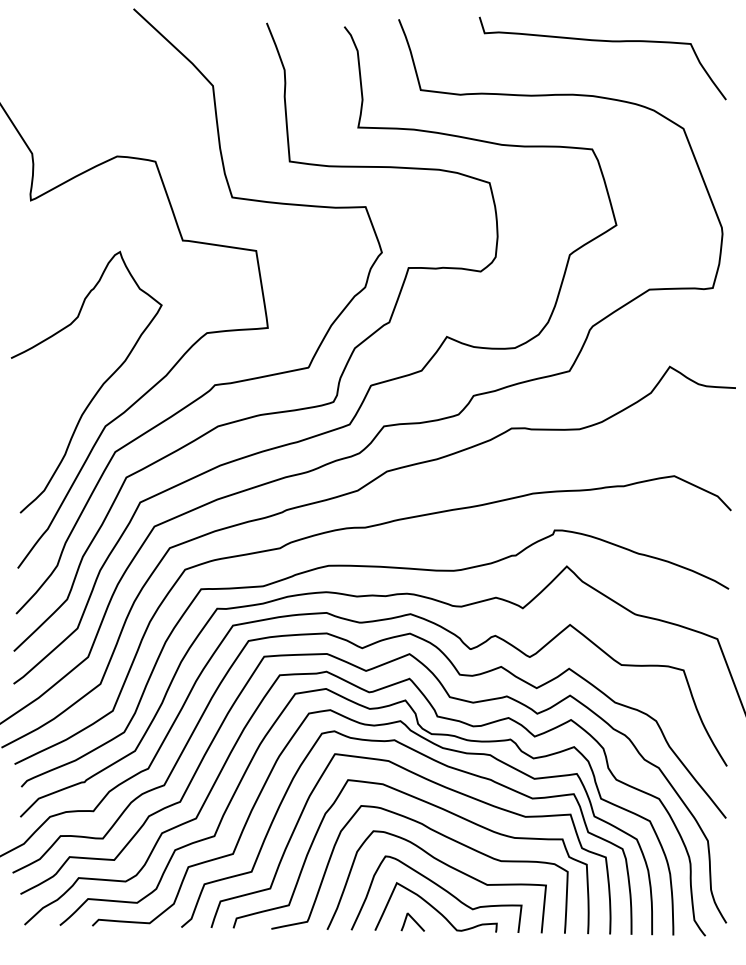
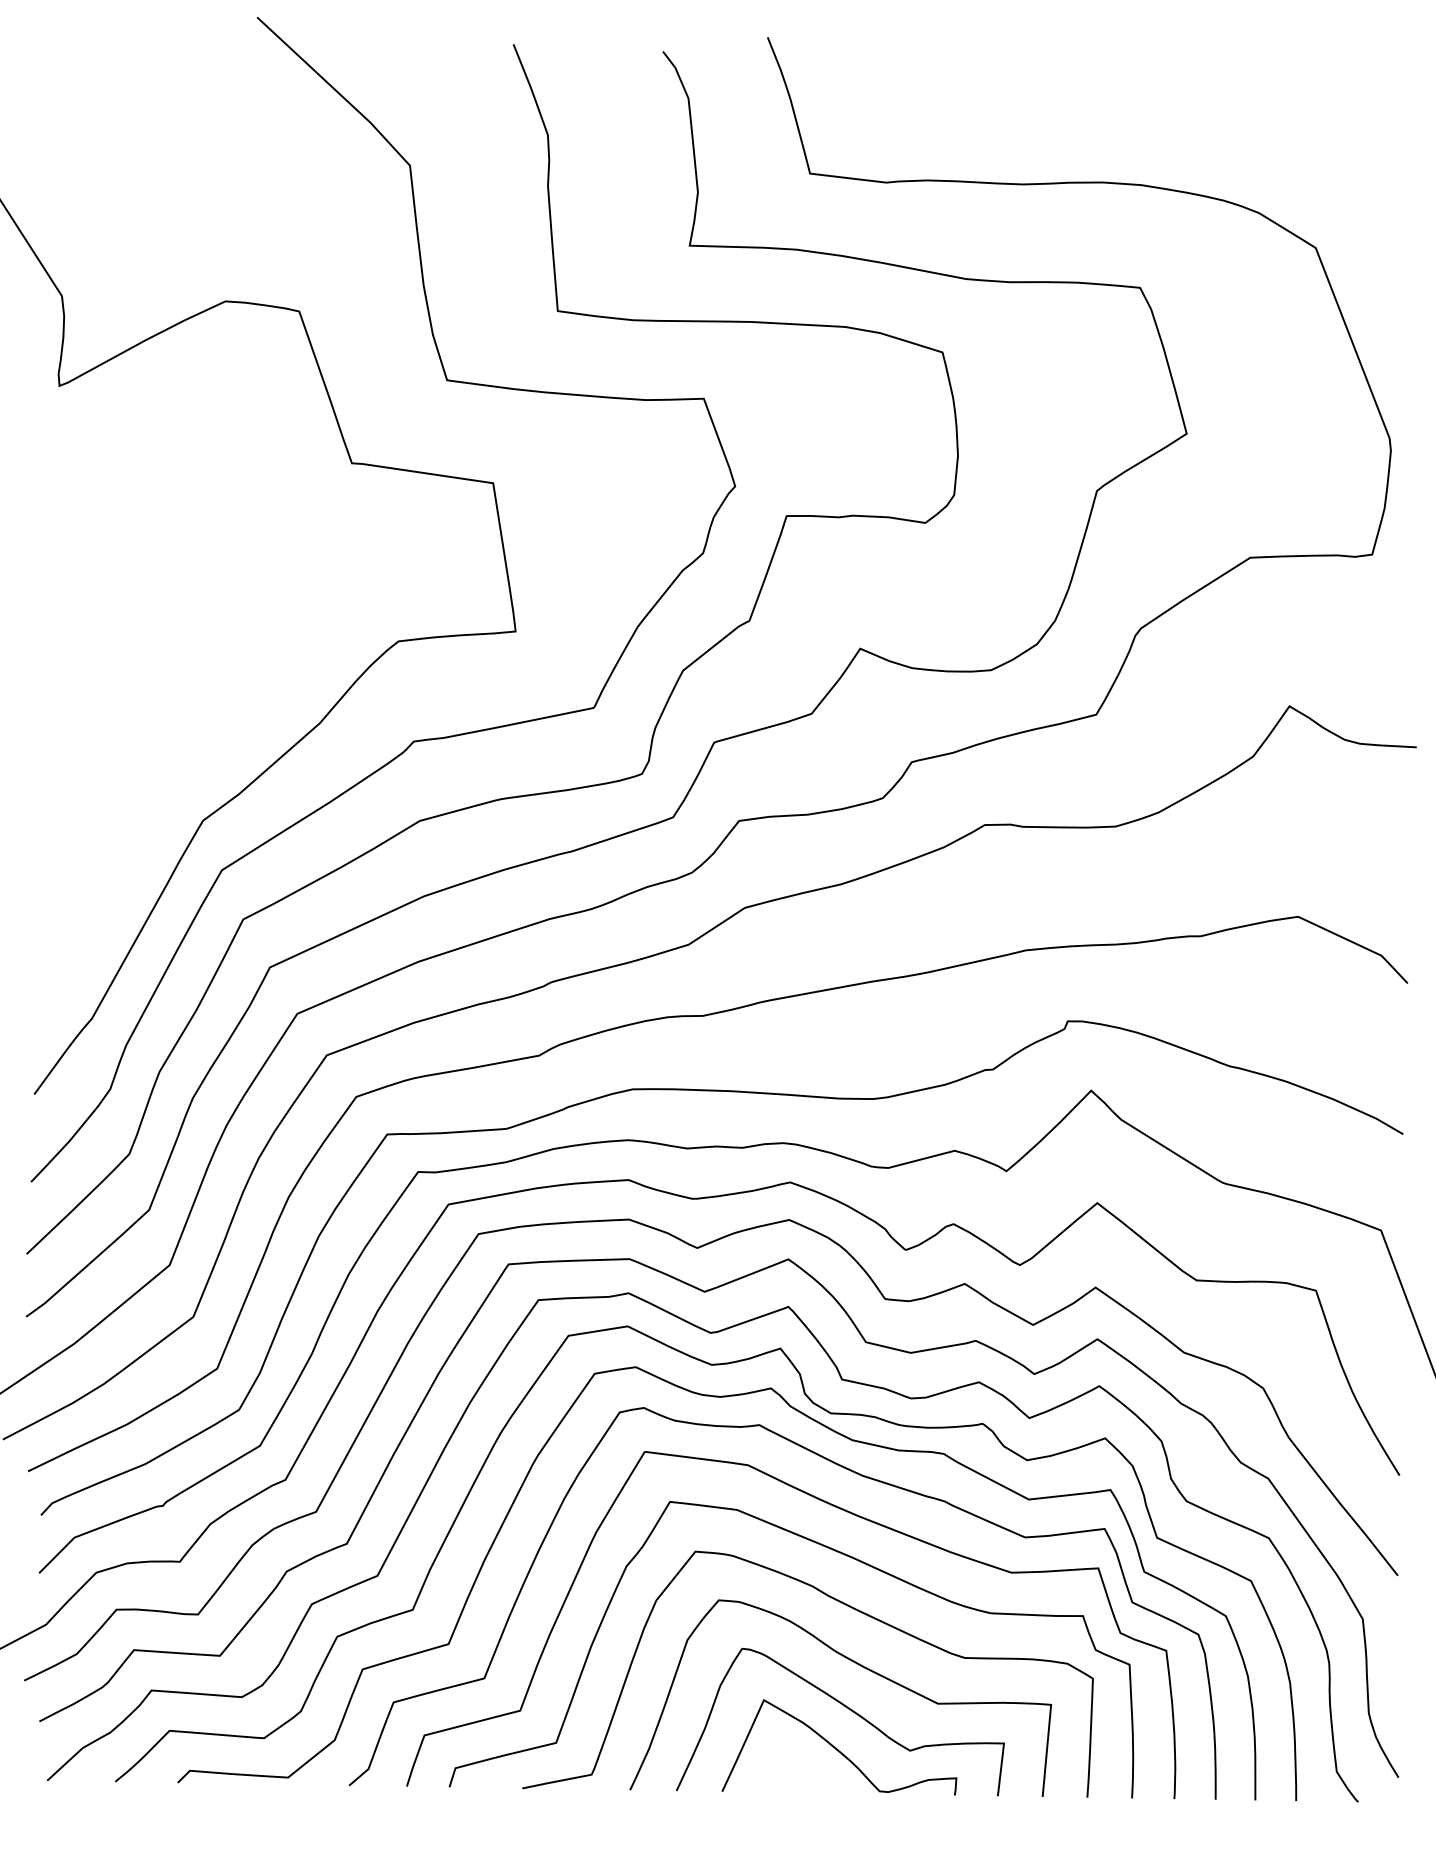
curve: (602, 41) -> (1159, 80), removed
curve: (96, 391) -> (185, 753), removed
line: (413, 920) -> (795, 1772), removed

